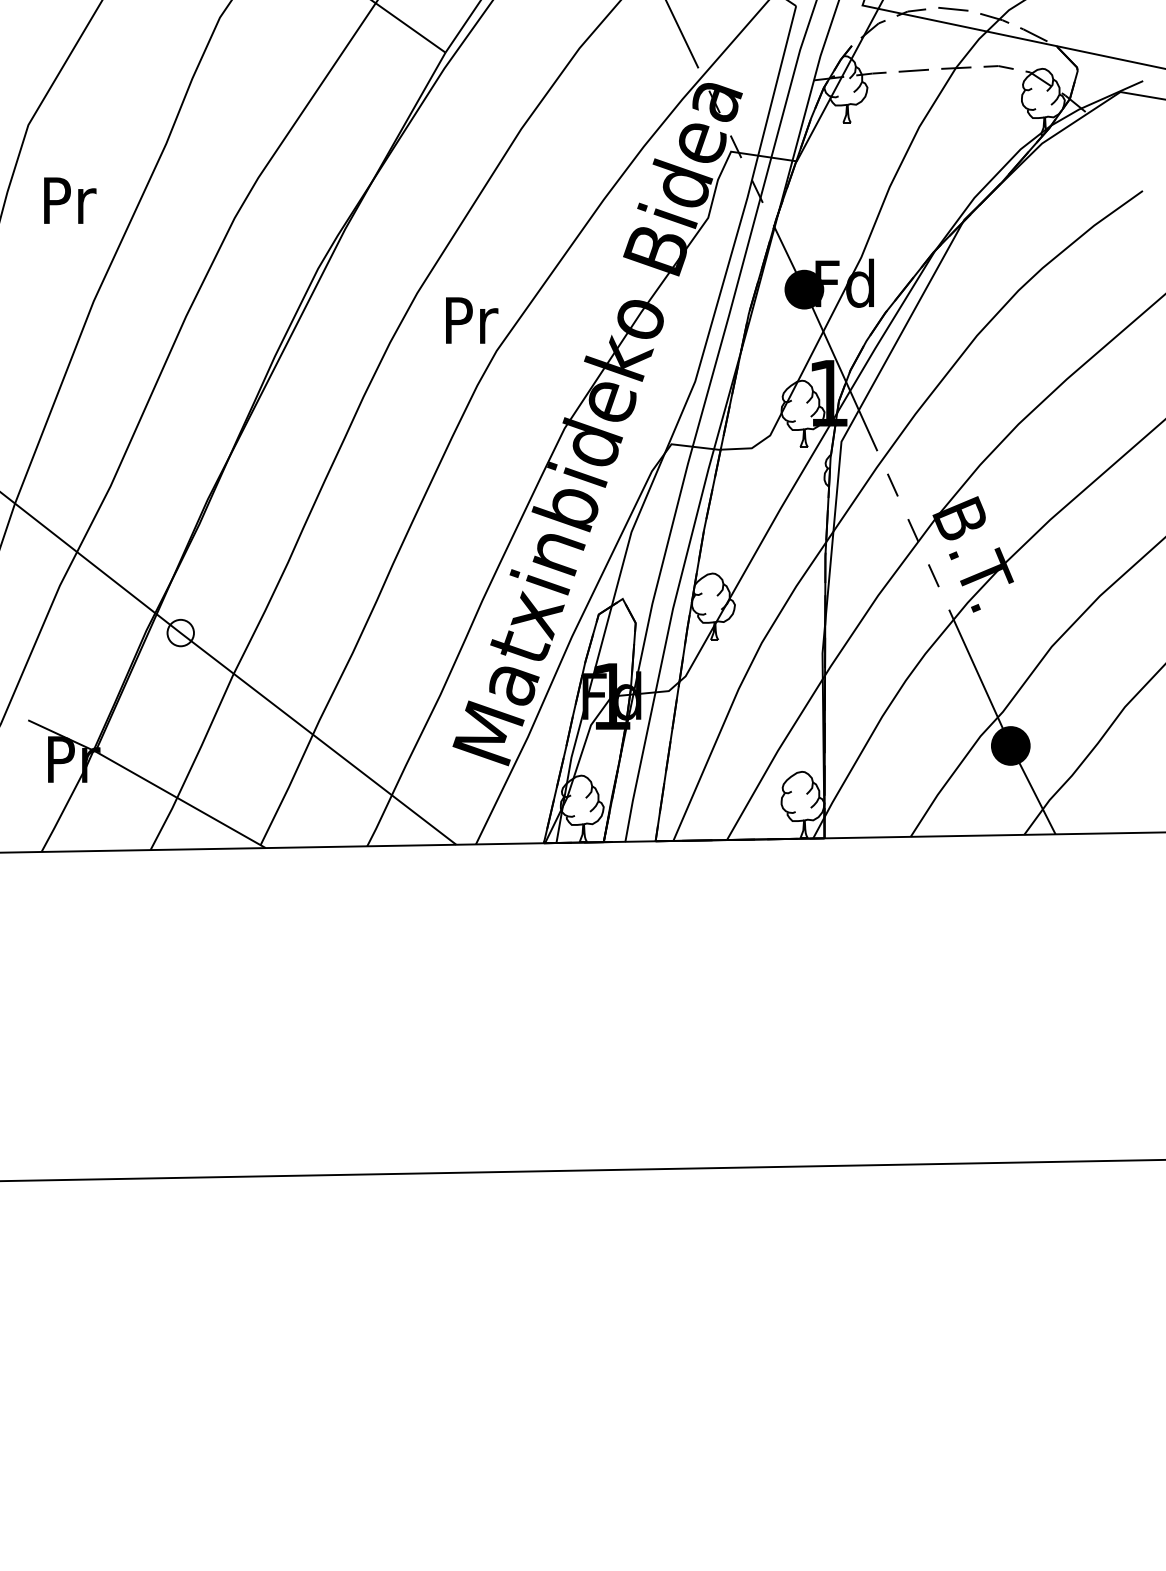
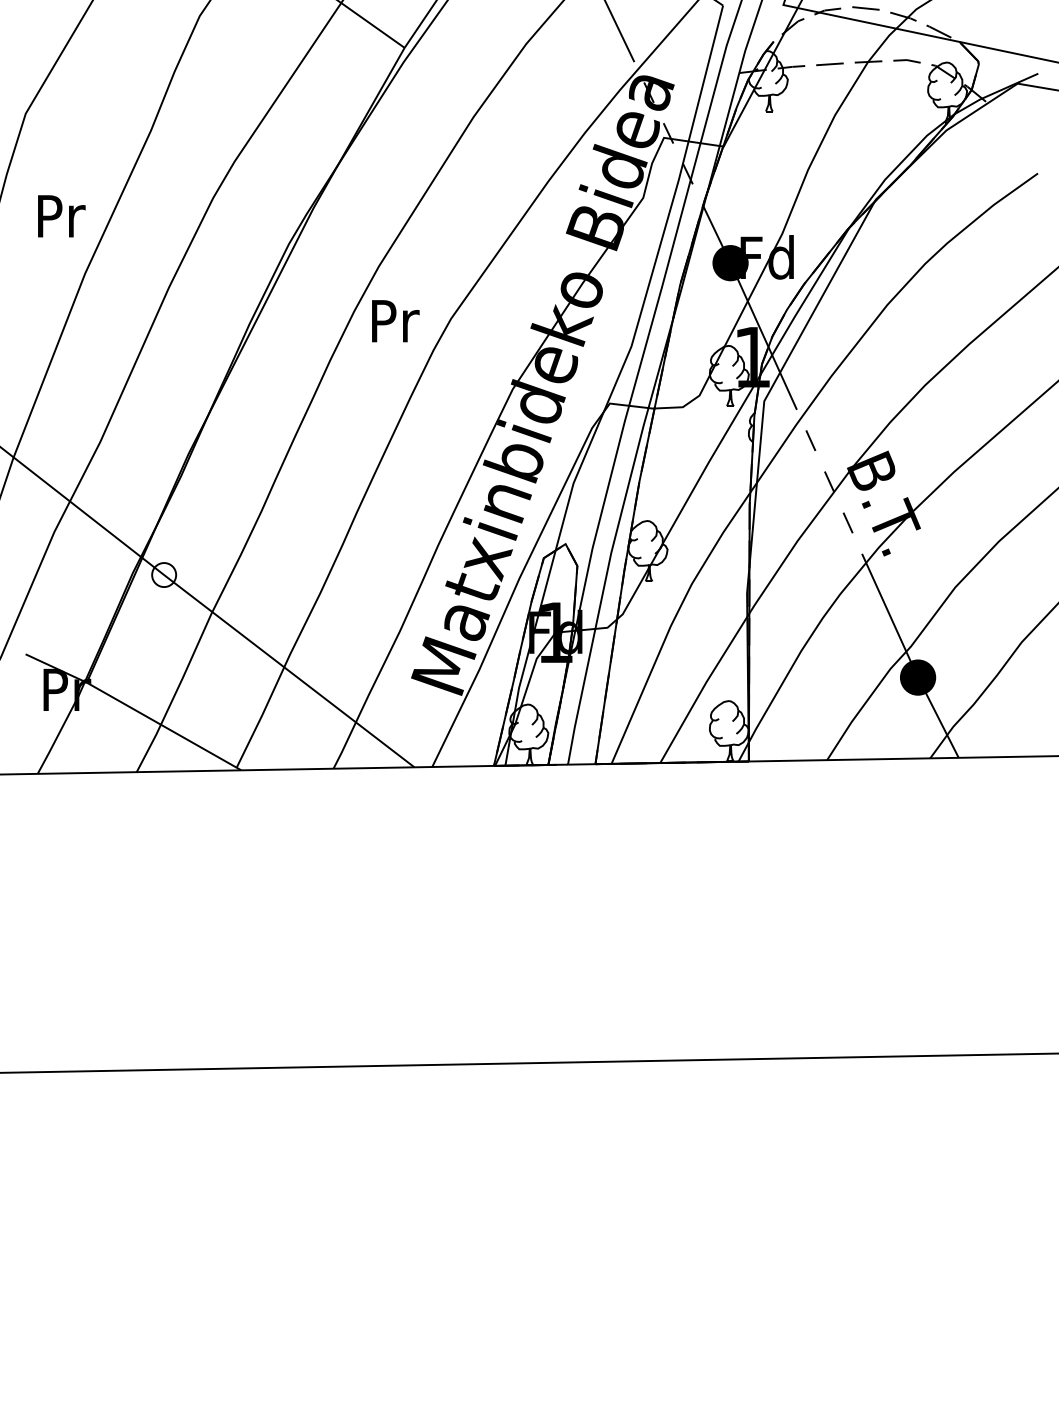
text: (69, 200) -> (61, 216), moved
text: (471, 320) -> (395, 321), moved

